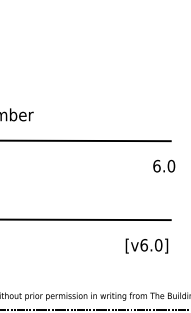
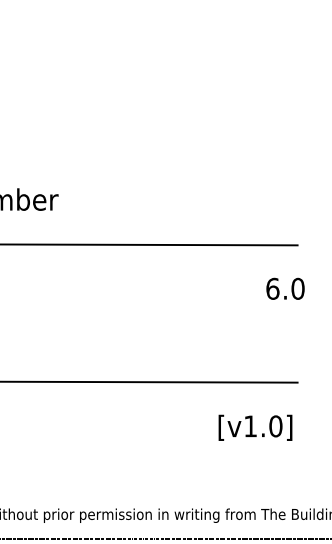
text: (143, 245) -> (249, 426), [v6.0] -> [v1.0]

